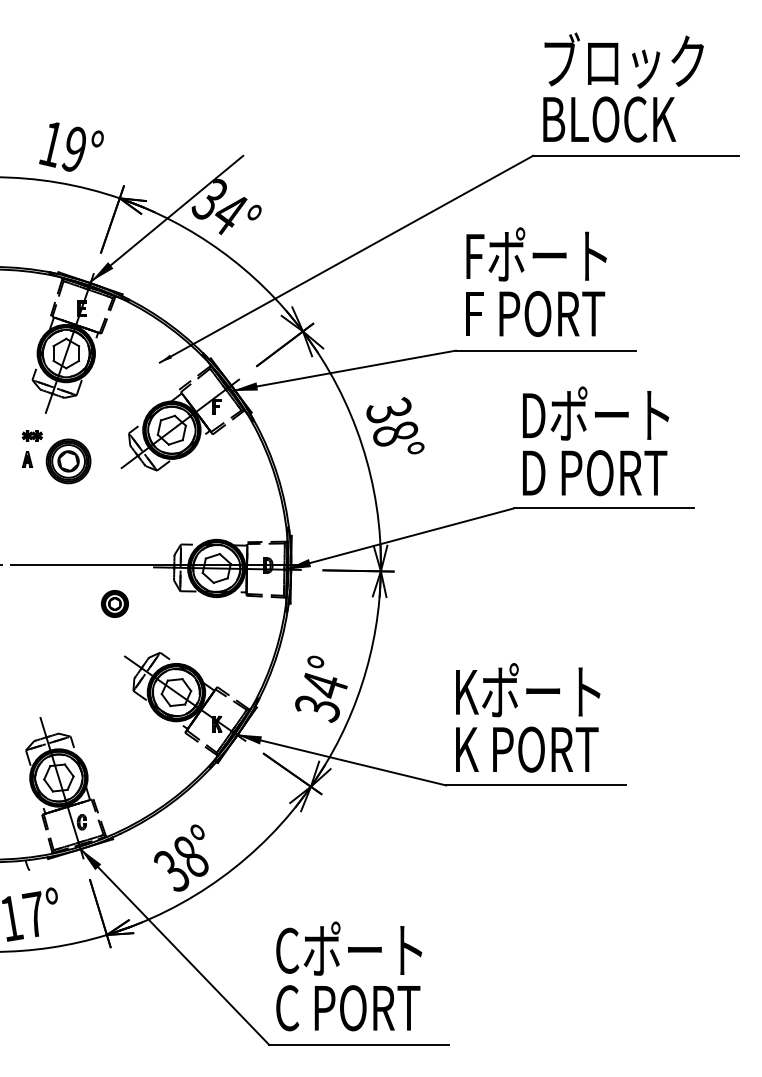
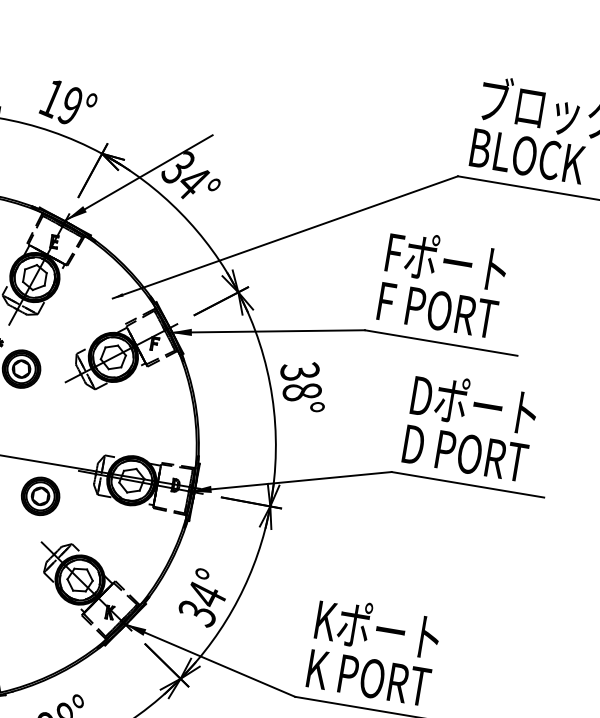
part: (114, 603) -> (40, 495), size x1.67

